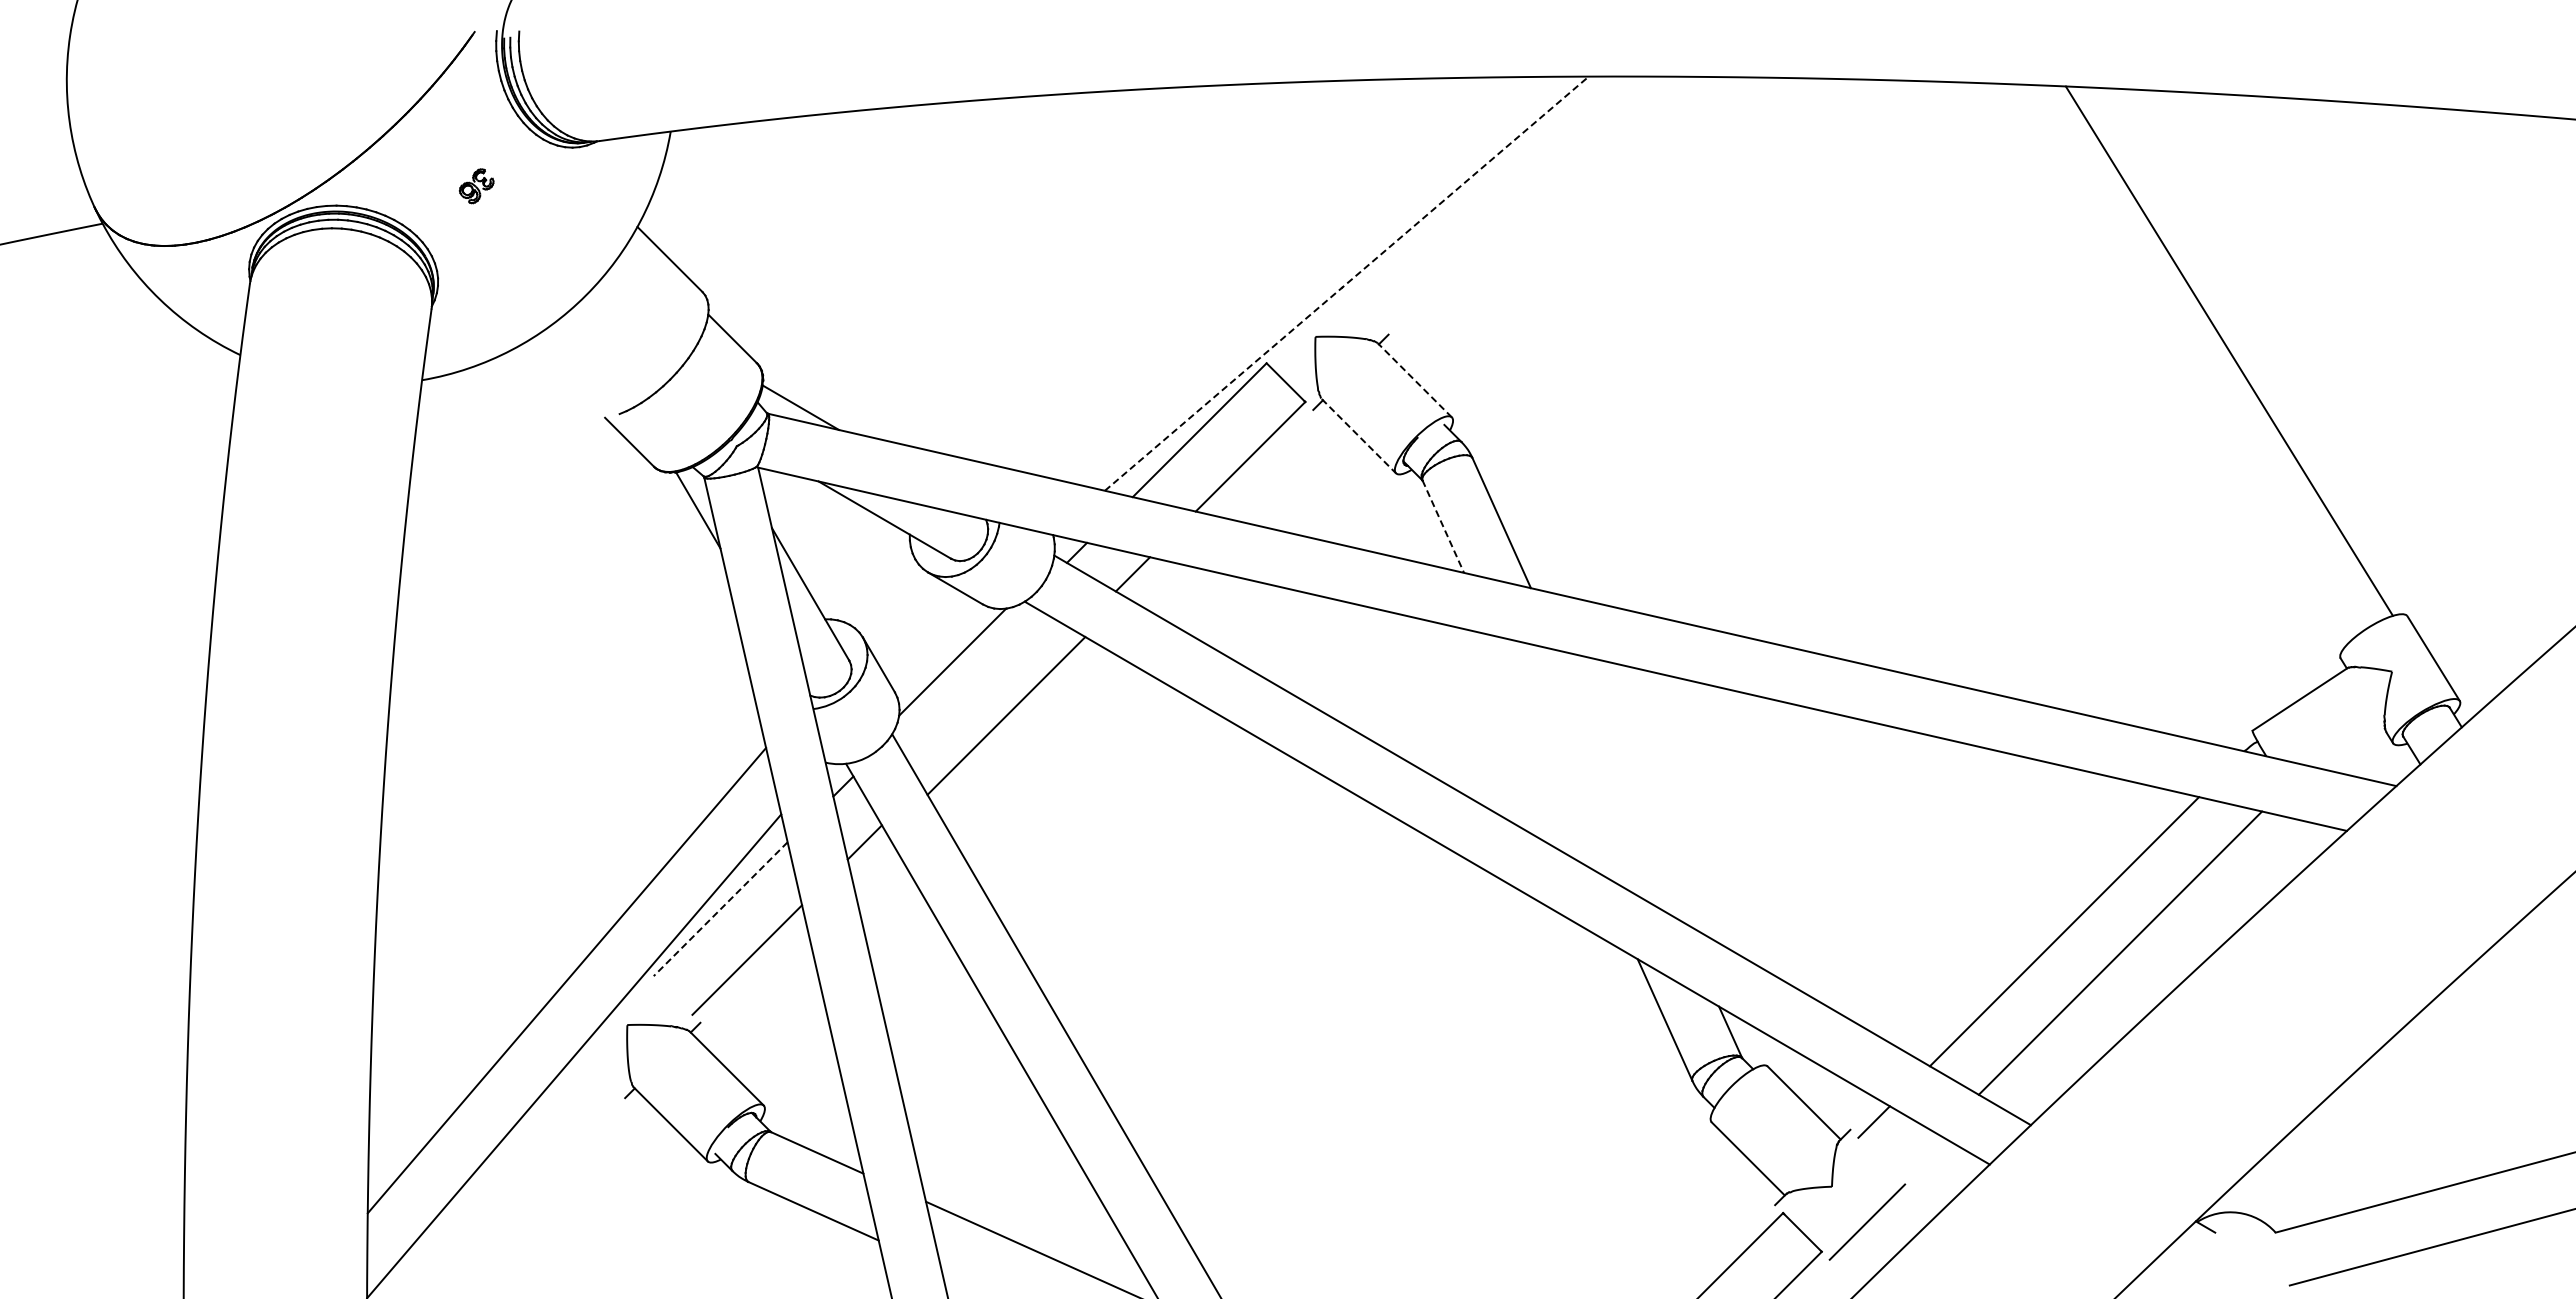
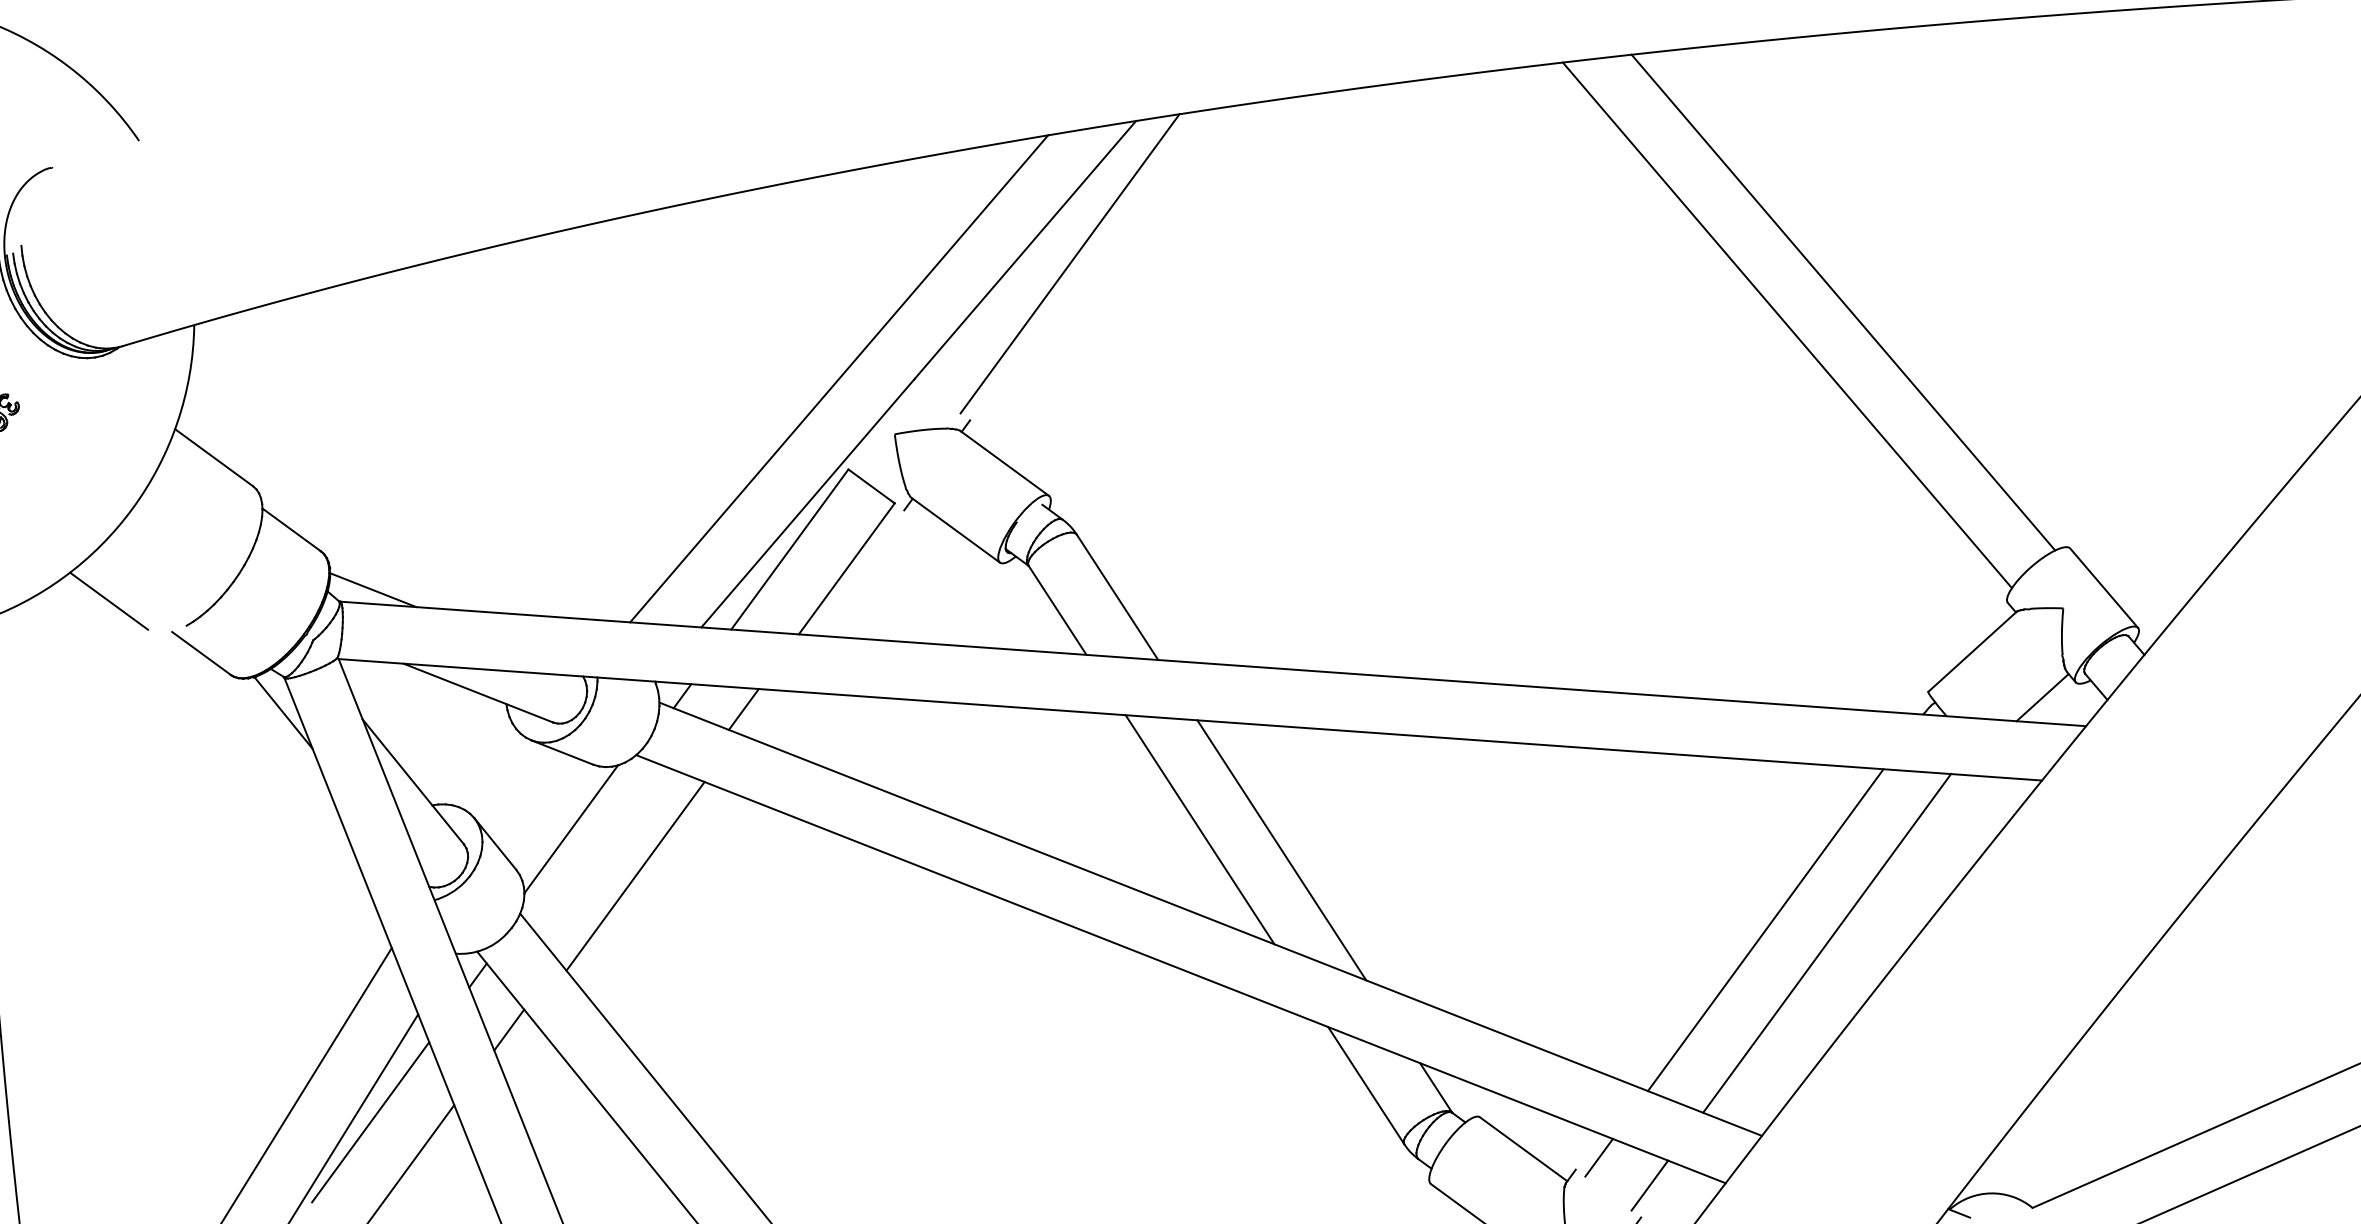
line: (1505, 201) -> (1069, 263), added
line: (1270, 276) -> (838, 379), added
line: (1347, 283) -> (919, 373), dashed -> solid
line: (2172, 364) -> (1786, 325), added
line: (549, 379) -> (108, 601), added
line: (1414, 380) -> (1004, 463), dashed -> solid
line: (1358, 436) -> (955, 530), dashed -> solid
line: (1443, 526) -> (1057, 610), dashed -> solid
line: (2359, 752) -> (2042, 697), added
line: (1545, 754) -> (1199, 829), added
line: (1619, 785) -> (1281, 850), added
line: (720, 909) -> (370, 1122), dashed -> solid
line: (1917, 1155) -> (1649, 1185), added

